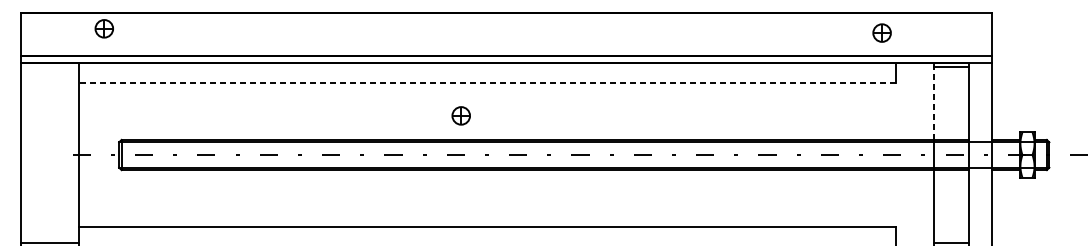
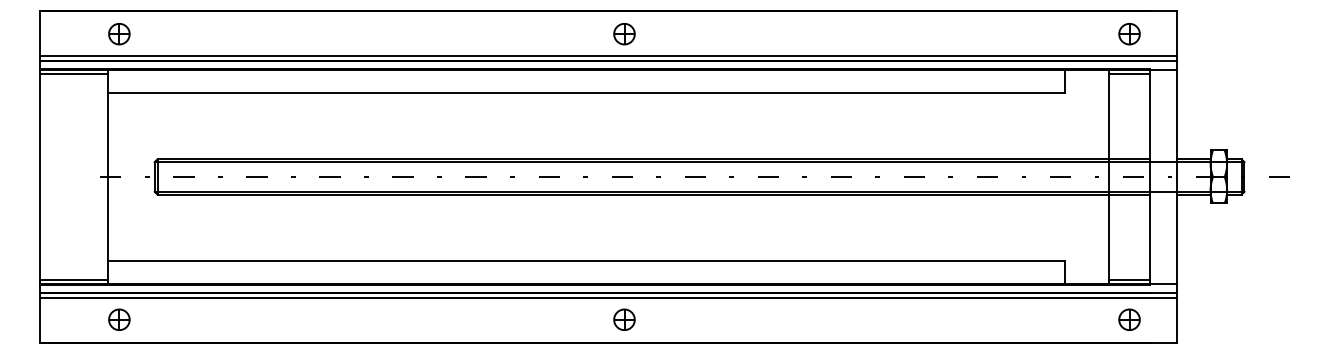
part: (104, 29) -> (119, 34), moved
part: (882, 33) -> (1129, 34), moved
line: (505, 52) -> (607, 56), added
line: (49, 66) -> (73, 73), added
line: (487, 83) -> (586, 93), dashed -> solid
line: (933, 101) -> (1108, 114), dashed -> solid
part: (461, 116) -> (624, 34), moved

